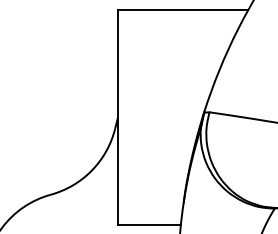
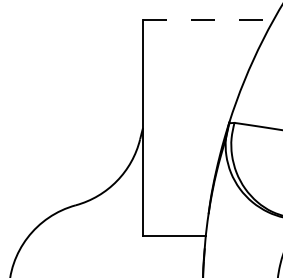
line: (183, 9) -> (208, 20), solid -> dashed

